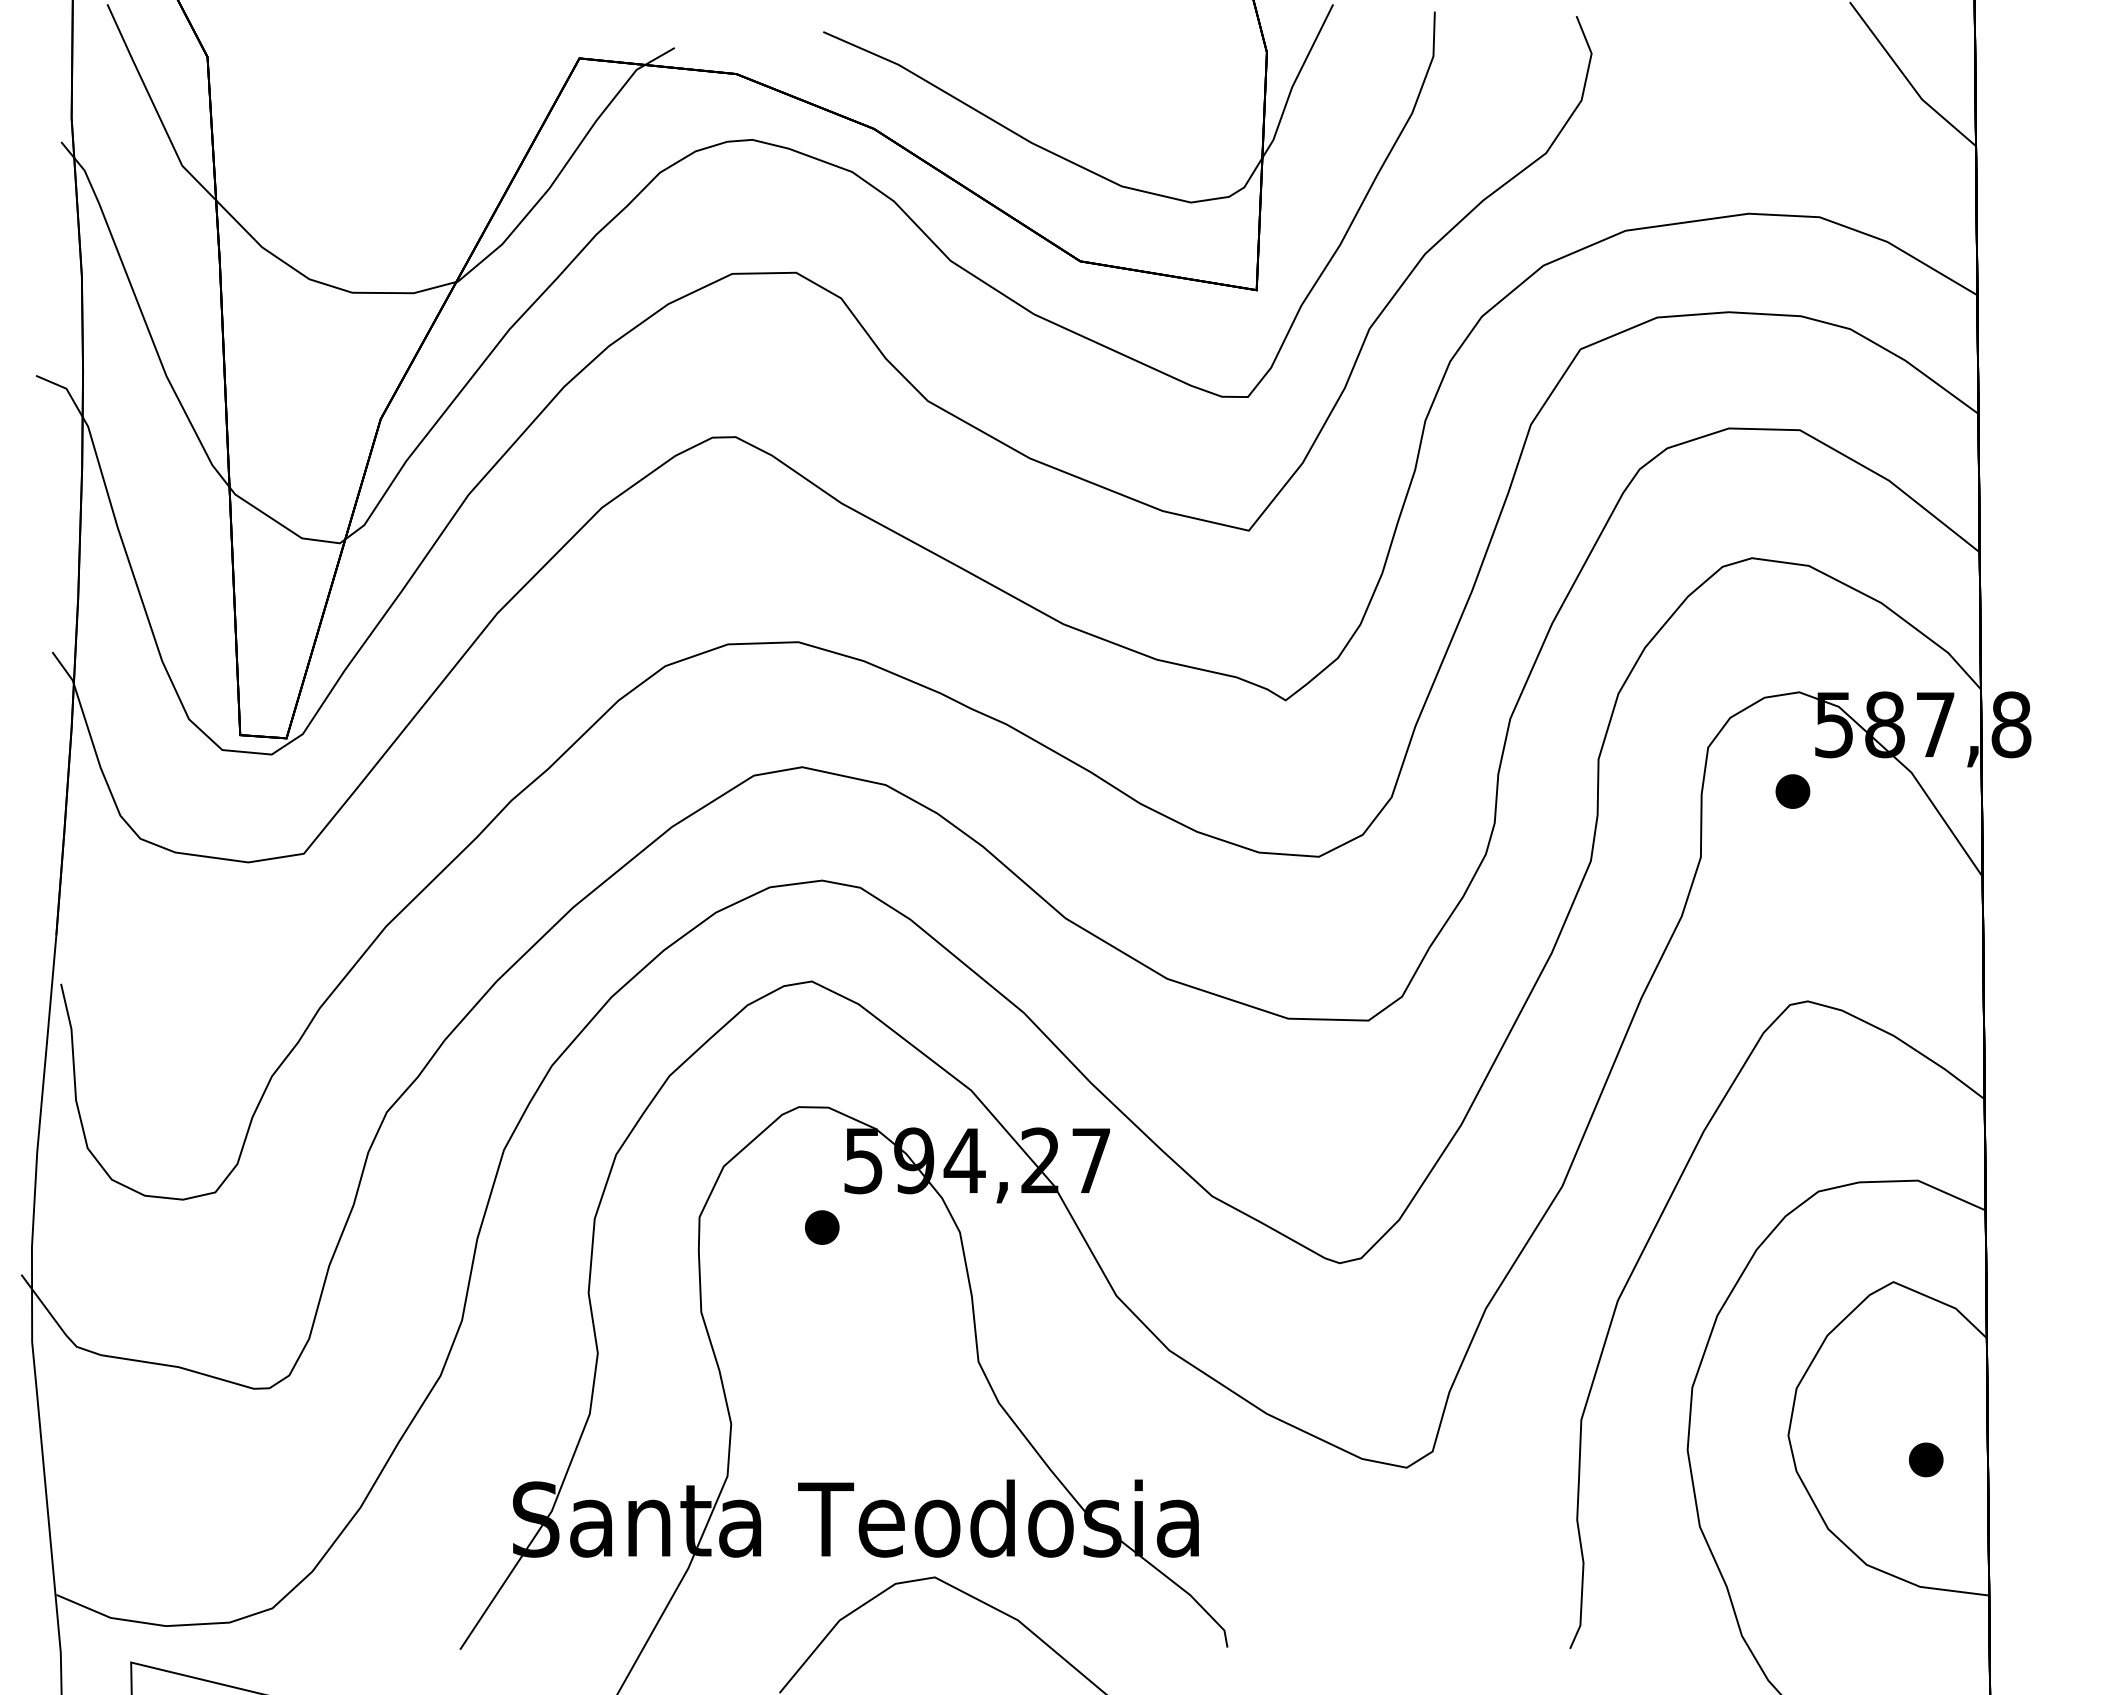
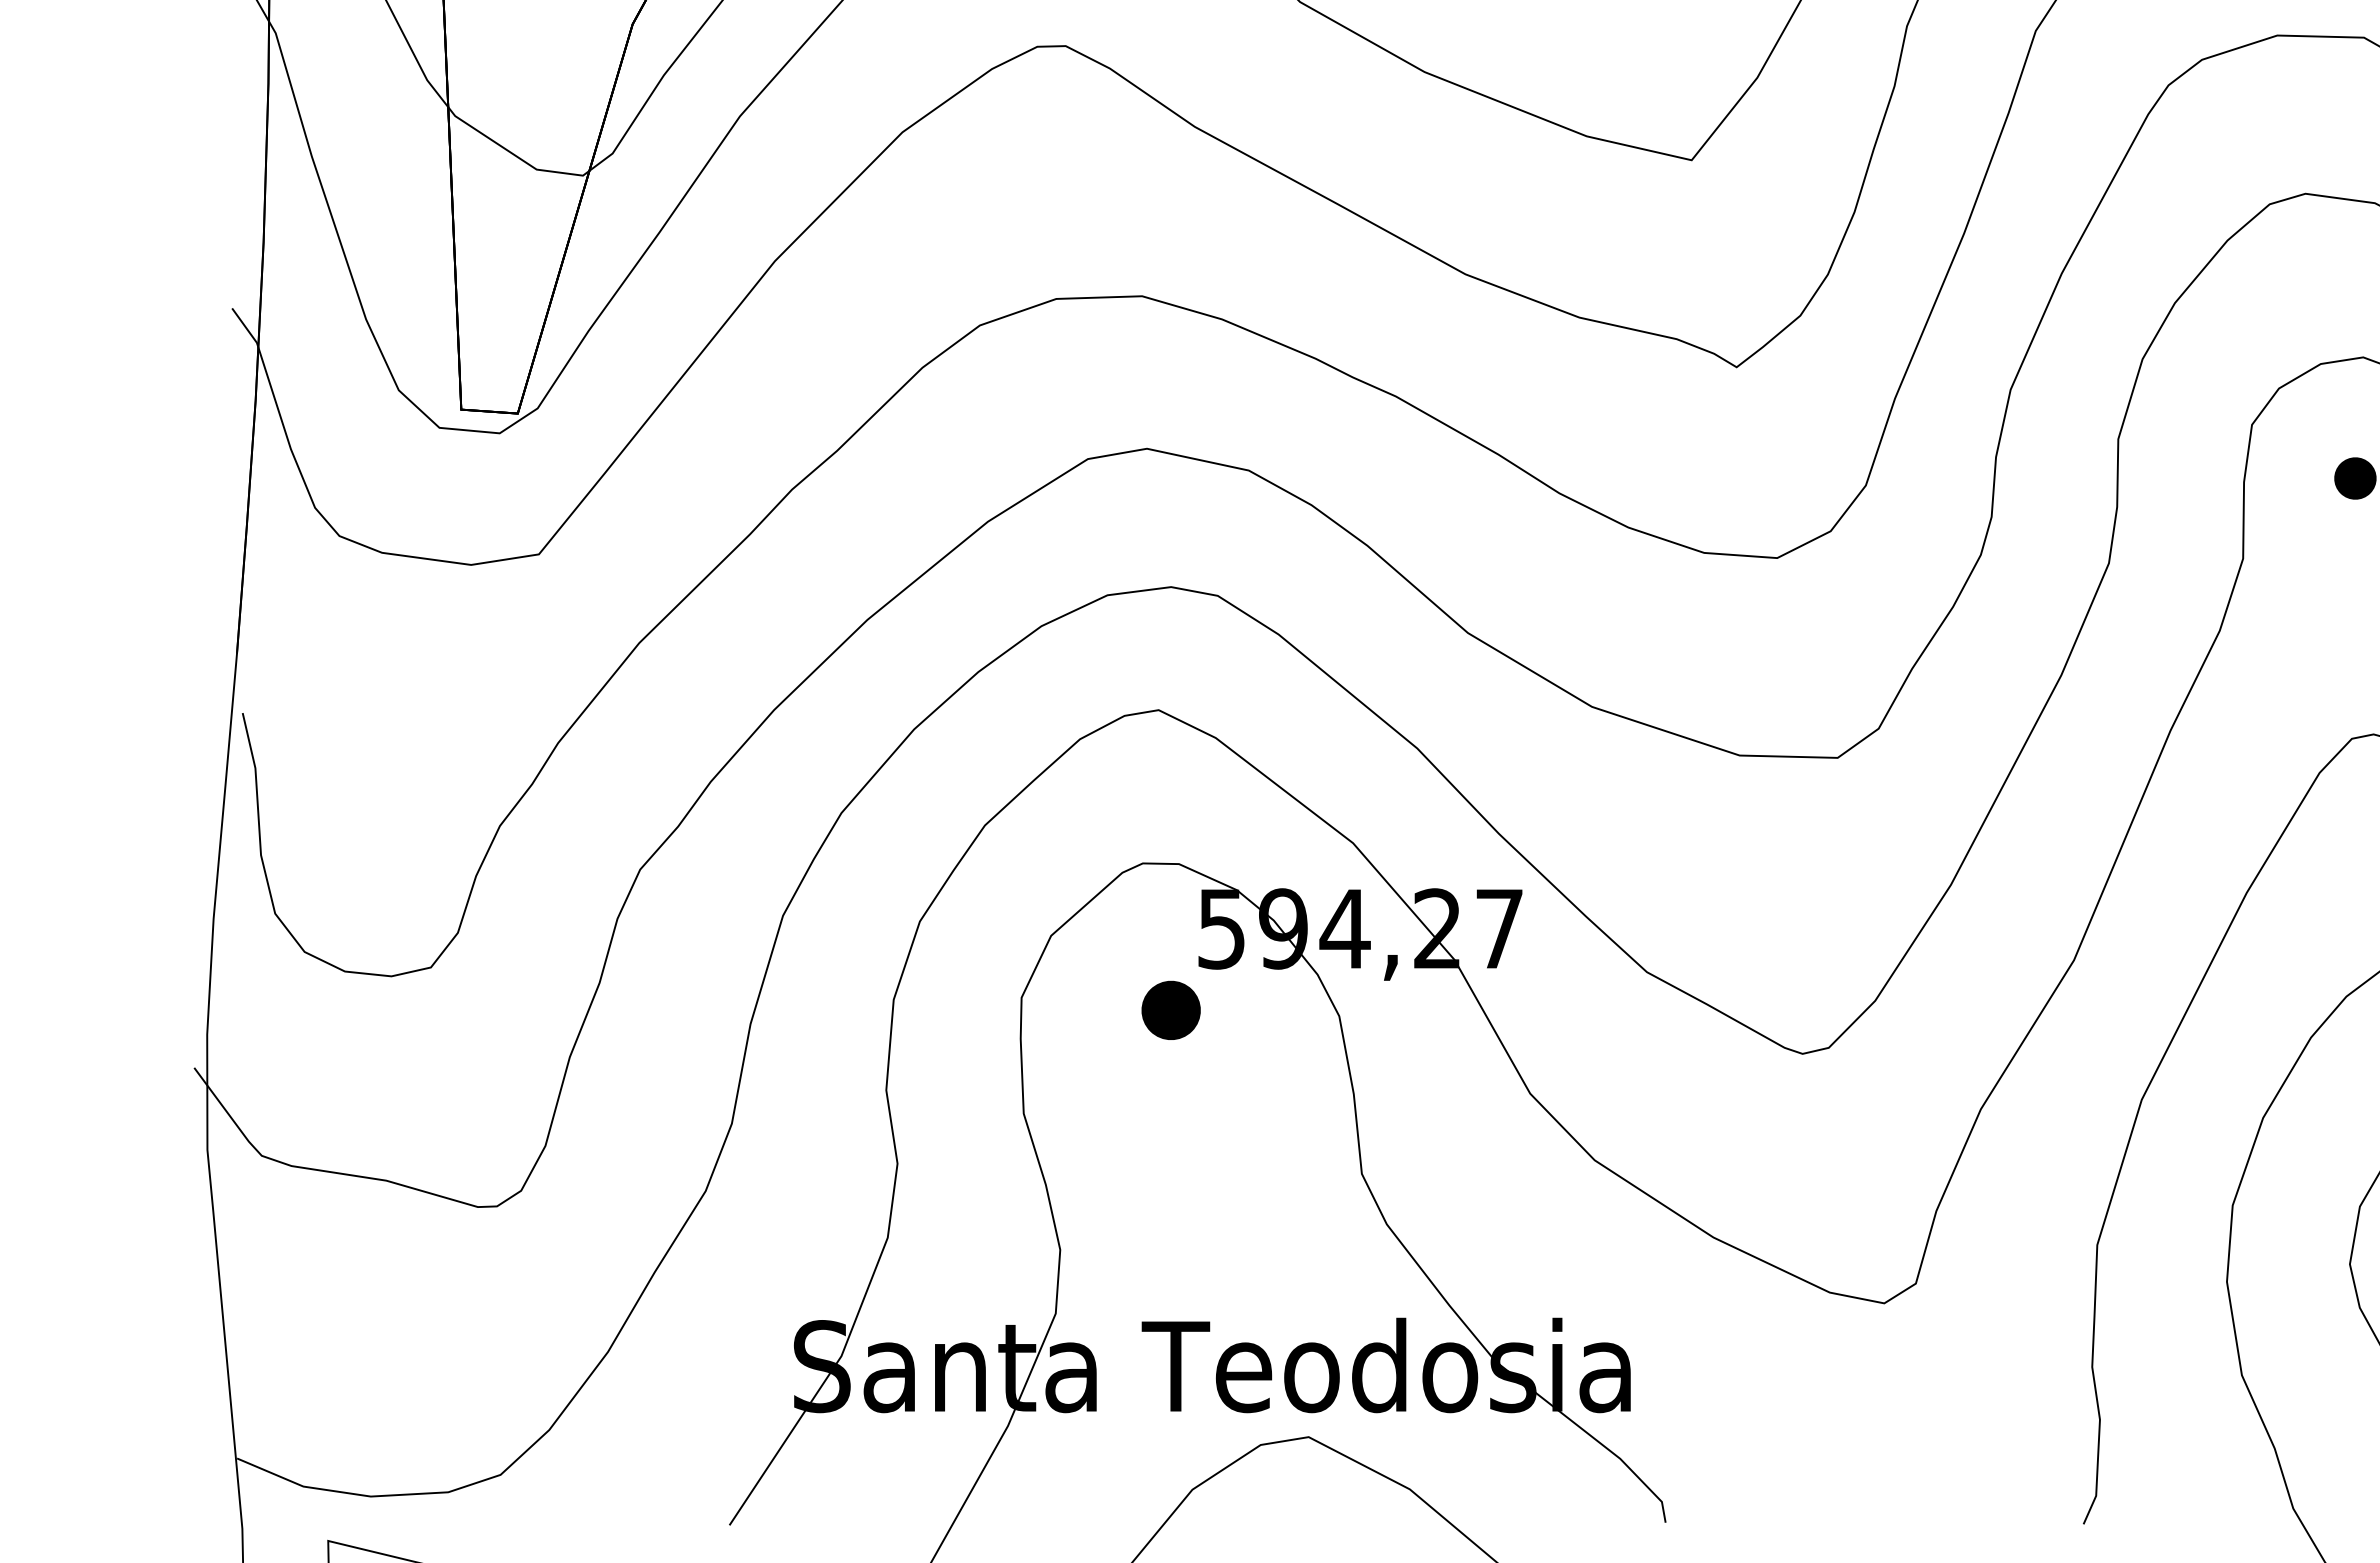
part: (822, 1227) -> (1171, 1010), size x1.4

